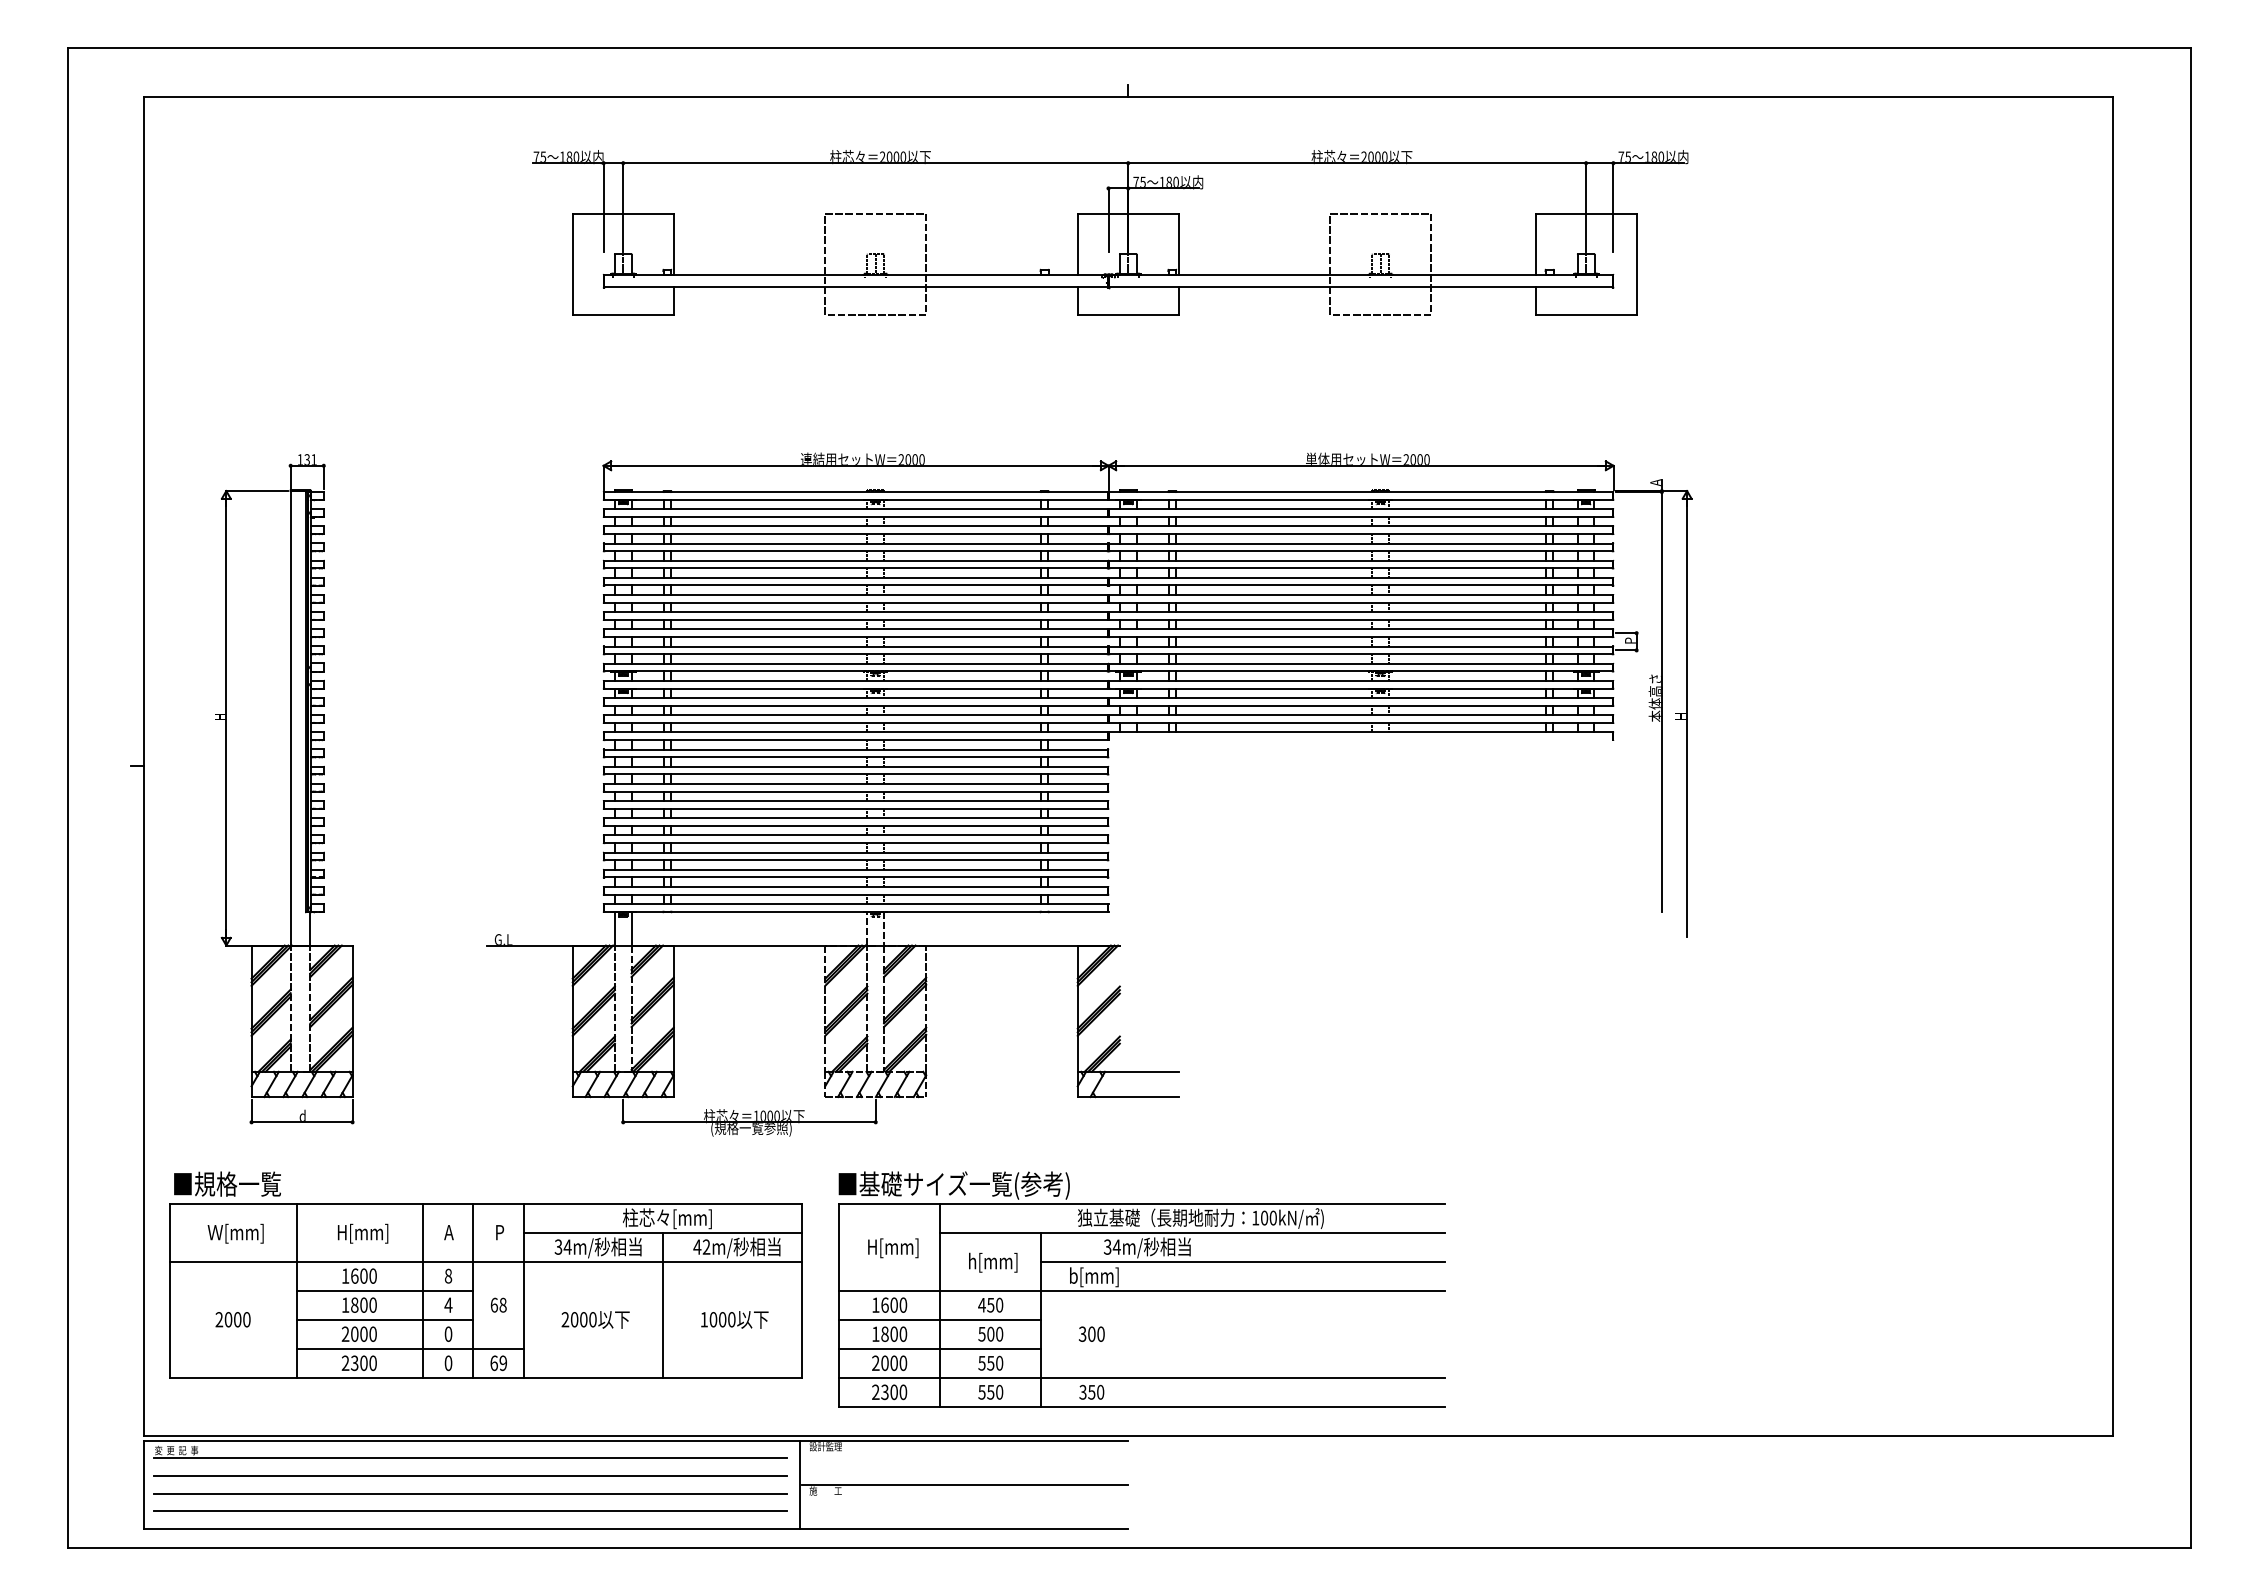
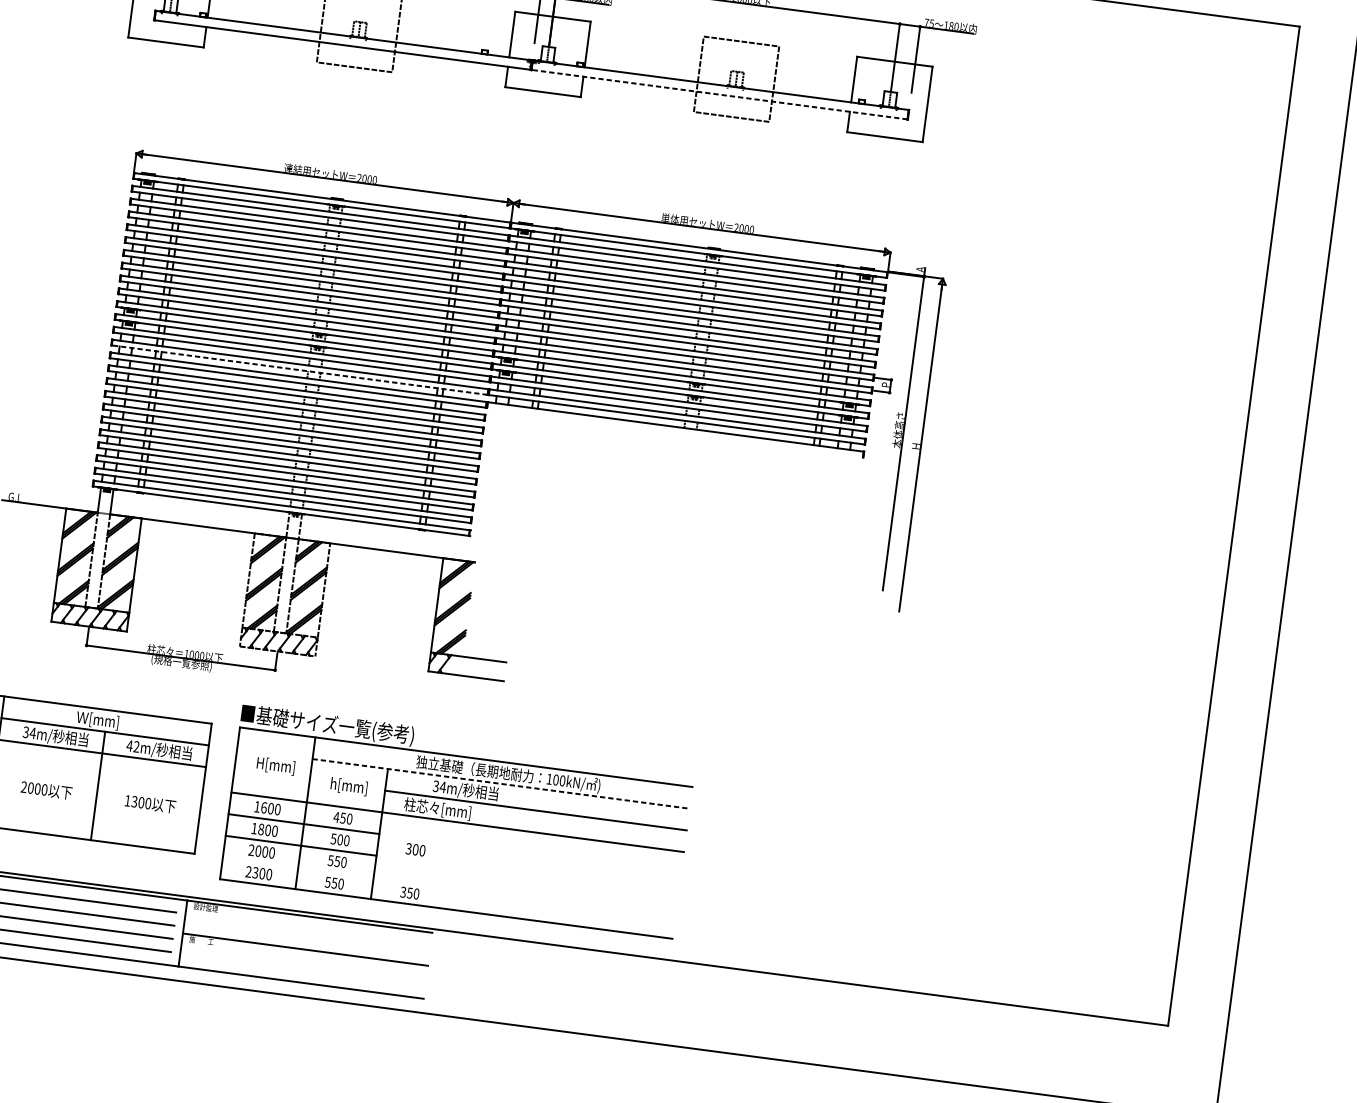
line: (1361, 287) -> (719, 94), solid -> dashed
line: (856, 722) -> (300, 369), solid -> dashed
text: (666, 1218) -> (109, 721), 柱芯々[mm] -> Ｗ[mm]
line: (1193, 1232) -> (501, 783), solid -> dashed
text: (1113, 1276) -> (437, 808), b[mm] -> 柱芯々[mm]
text: (713, 1319) -> (134, 801), 1000 -> 1300
line: (1142, 1377) -> (449, 887), removed

